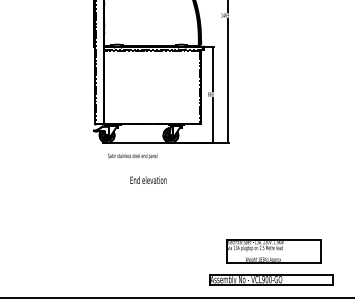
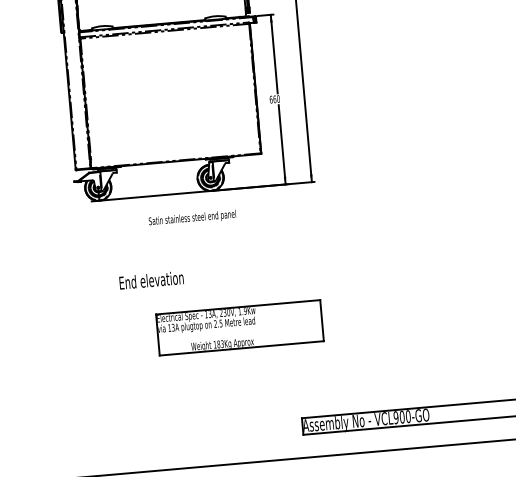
text: (132, 155) -> (192, 216), moved
text: (148, 179) -> (151, 279), moved
part: (273, 251) -> (239, 328), moved

